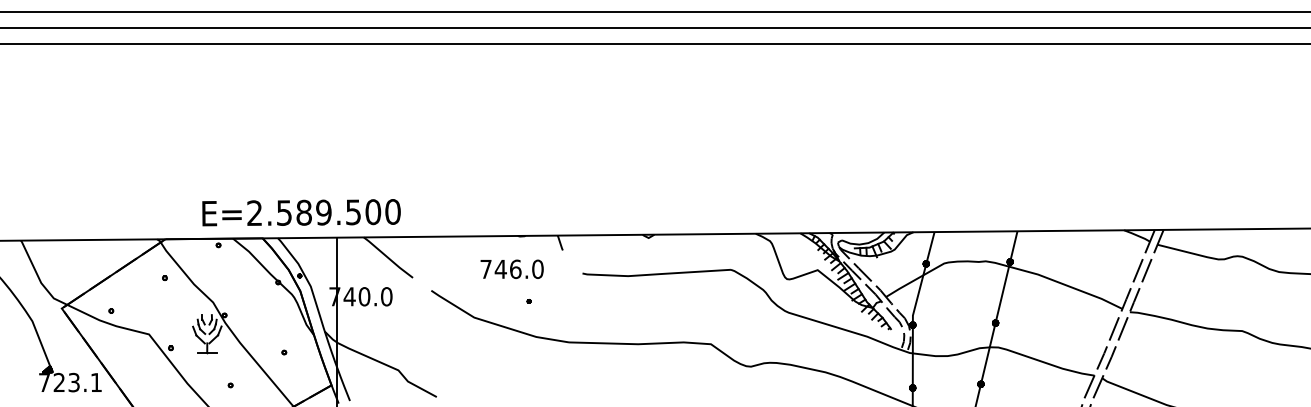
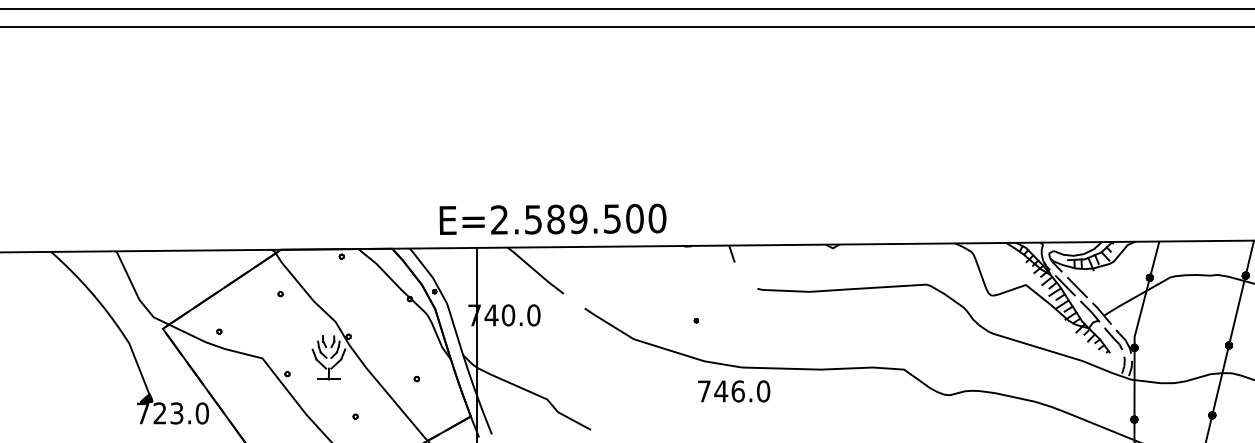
text: (301, 212) -> (552, 219), moved
text: (511, 268) -> (733, 390), moved
text: (96, 382) -> (202, 413), 723.1 -> 723.0

